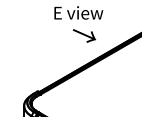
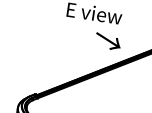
text: (84, 35) -> (108, 41), moved

